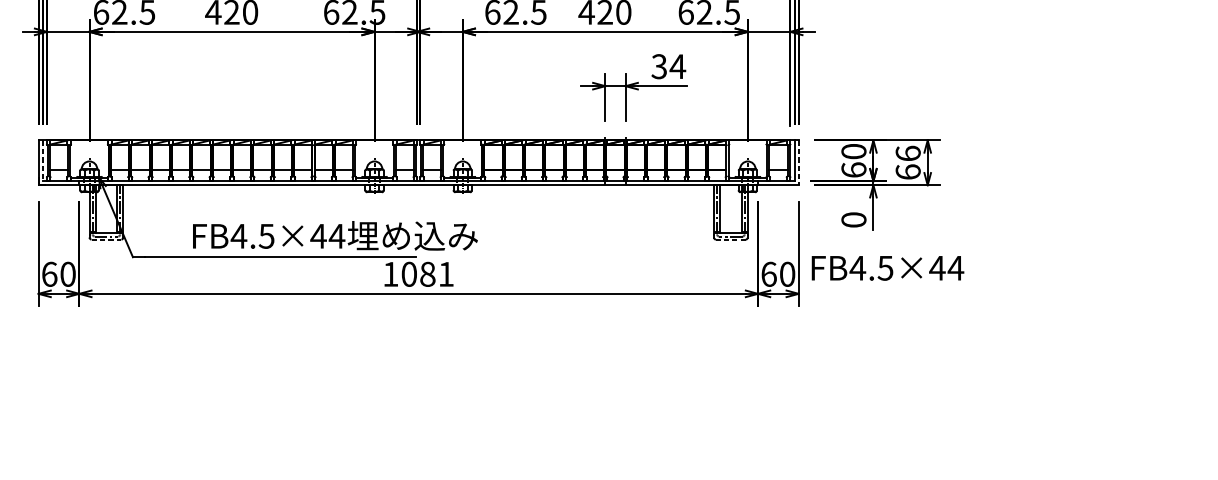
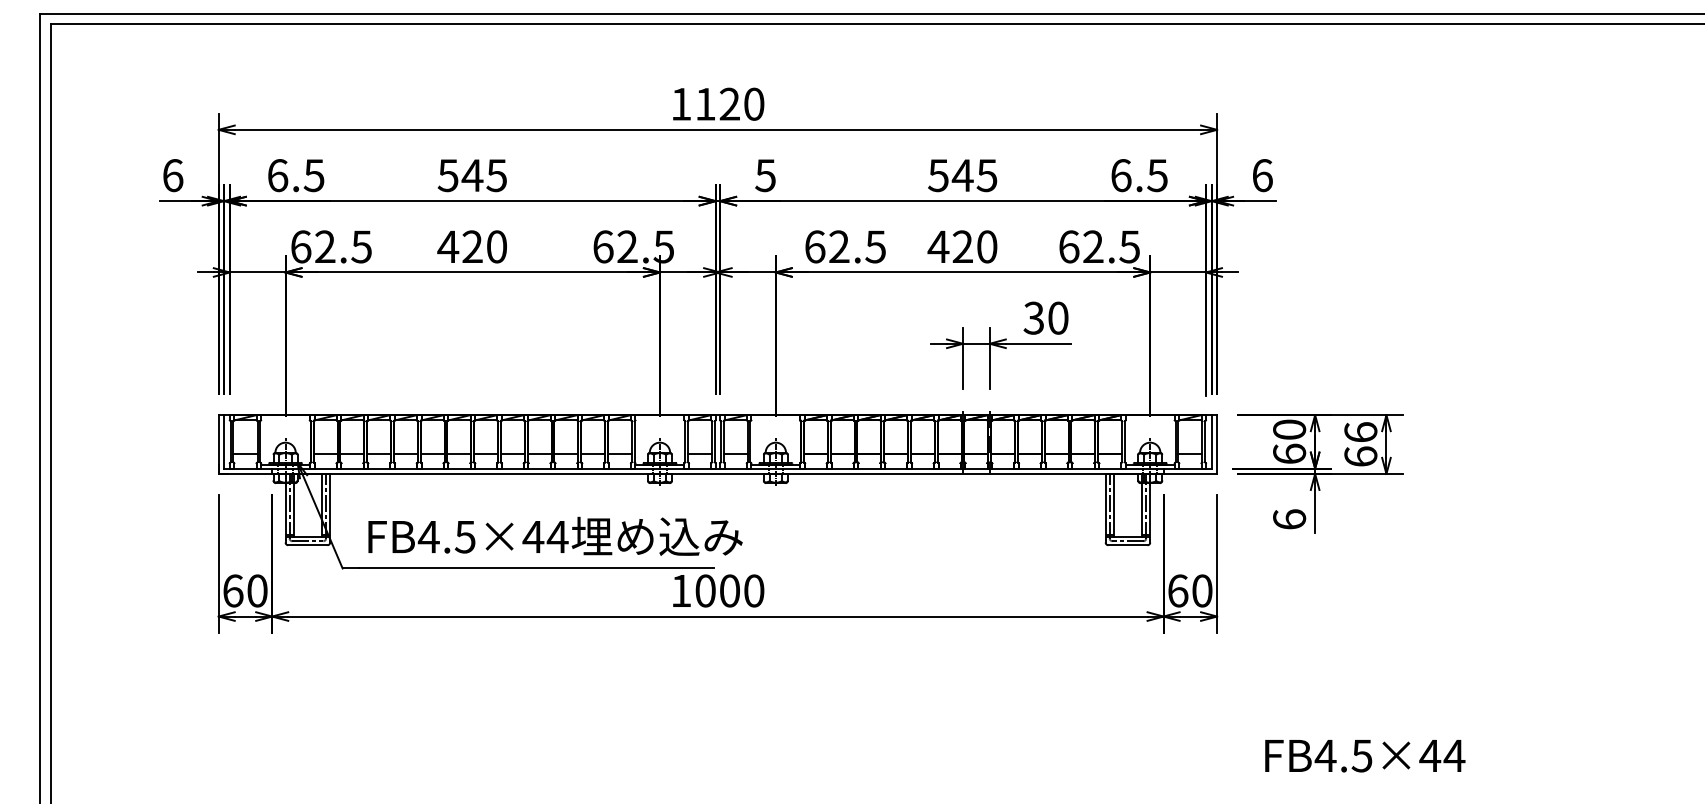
text: (678, 66) -> (1058, 317), 34 -> 30
line: (43, 160) -> (224, 441), dashed -> solid
line: (799, 163) -> (1217, 445), dashed -> solid
text: (853, 219) -> (1289, 519), 0 -> 6
text: (335, 235) -> (555, 535), moved
line: (106, 239) -> (307, 545), dashed -> solid
line: (730, 239) -> (1127, 545), dashed -> solid
text: (888, 268) -> (1365, 756), moved
text: (437, 274) -> (742, 590), 1081 -> 1000

